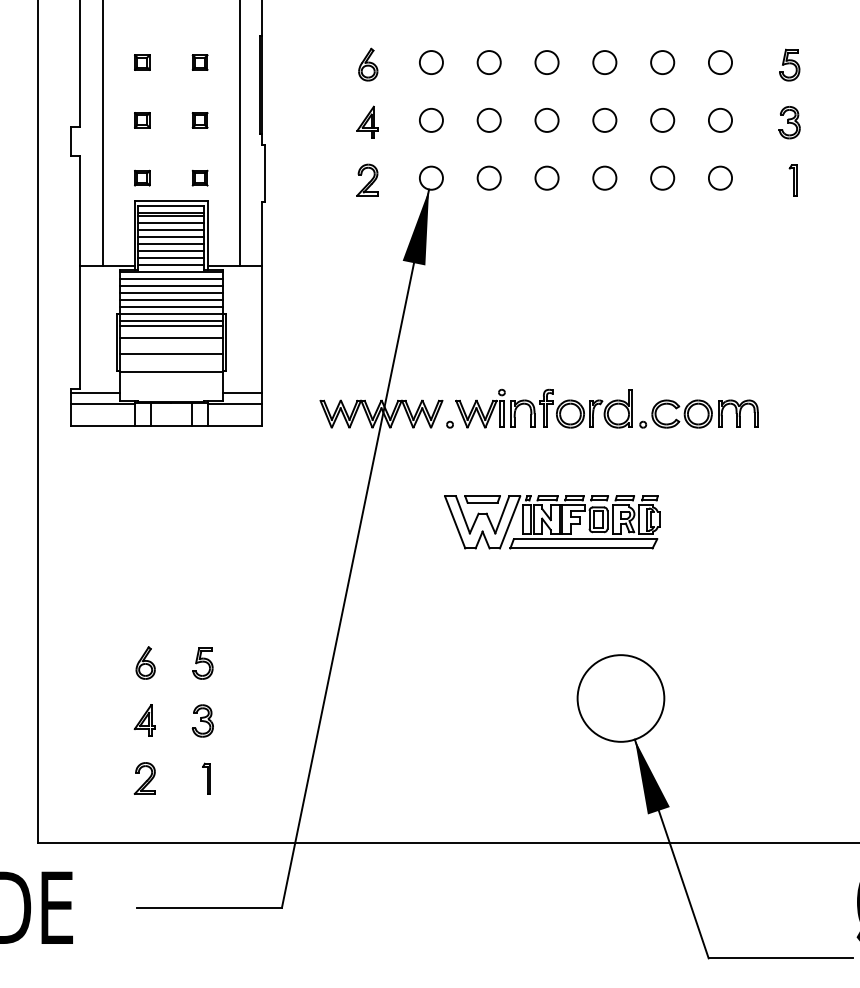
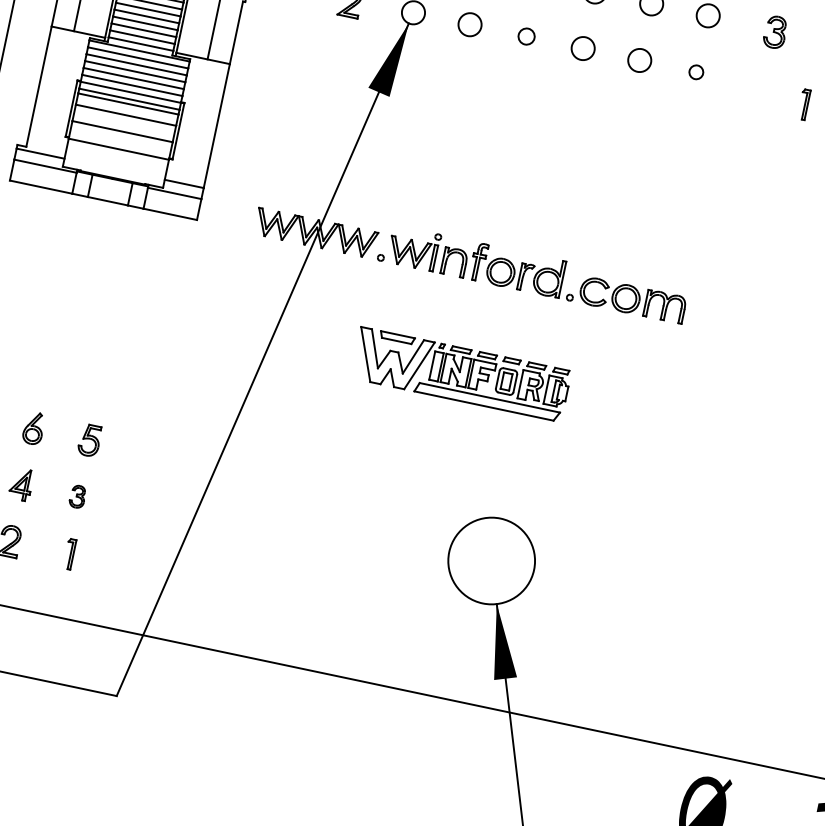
circle: (546, 177) -> (526, 35), size x0.7
circle: (720, 177) -> (696, 71), size x0.6
part: (792, 180) -> (803, 104), moved
part: (202, 720) -> (77, 496), size x0.7

